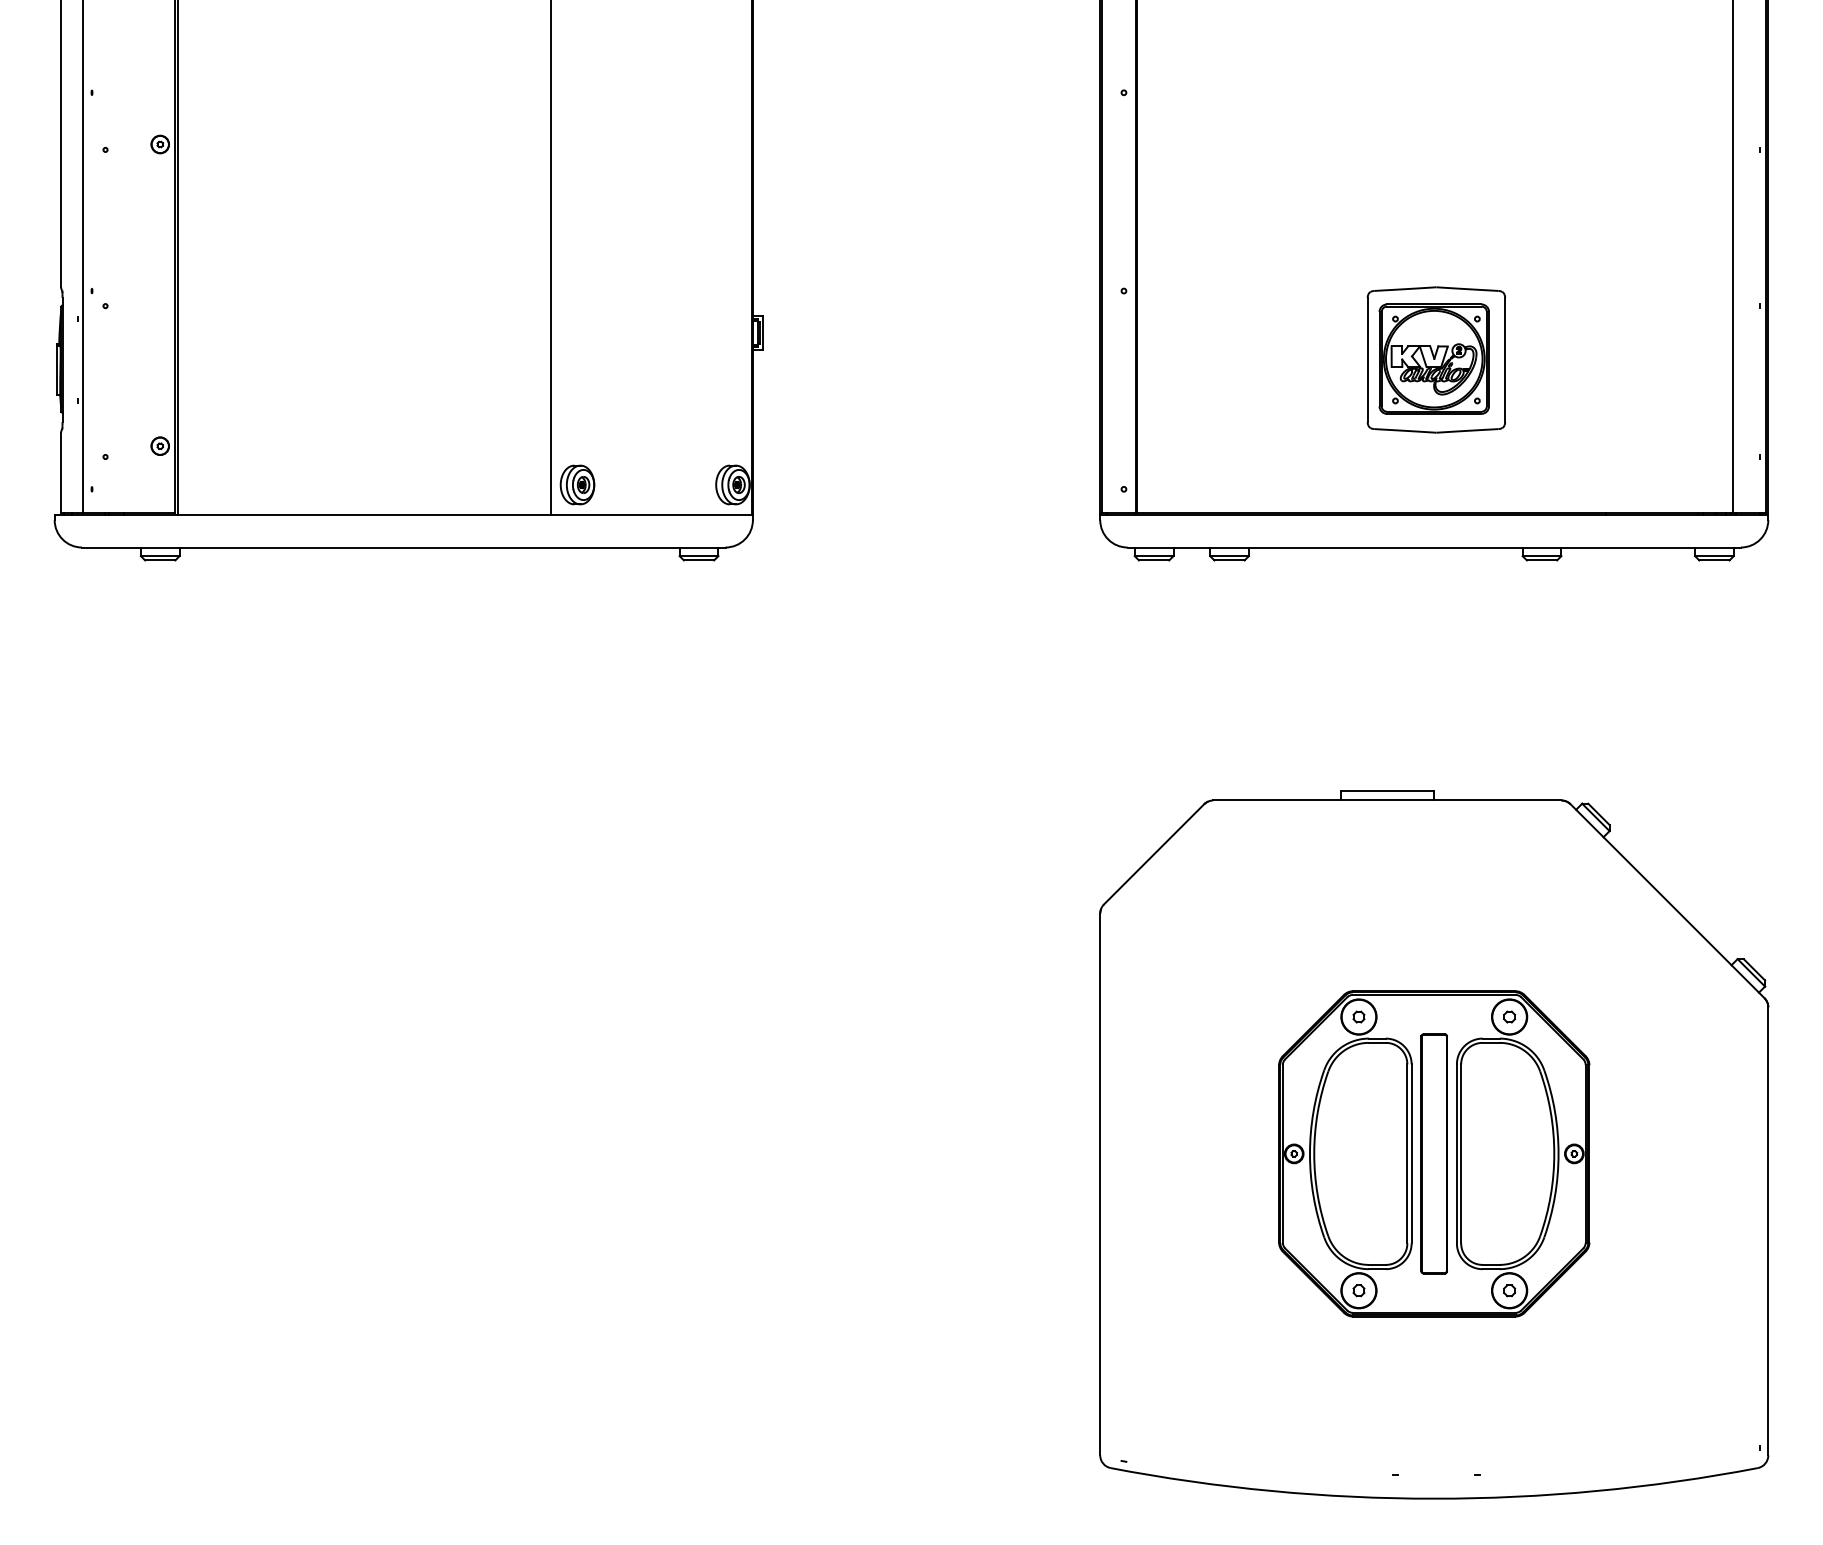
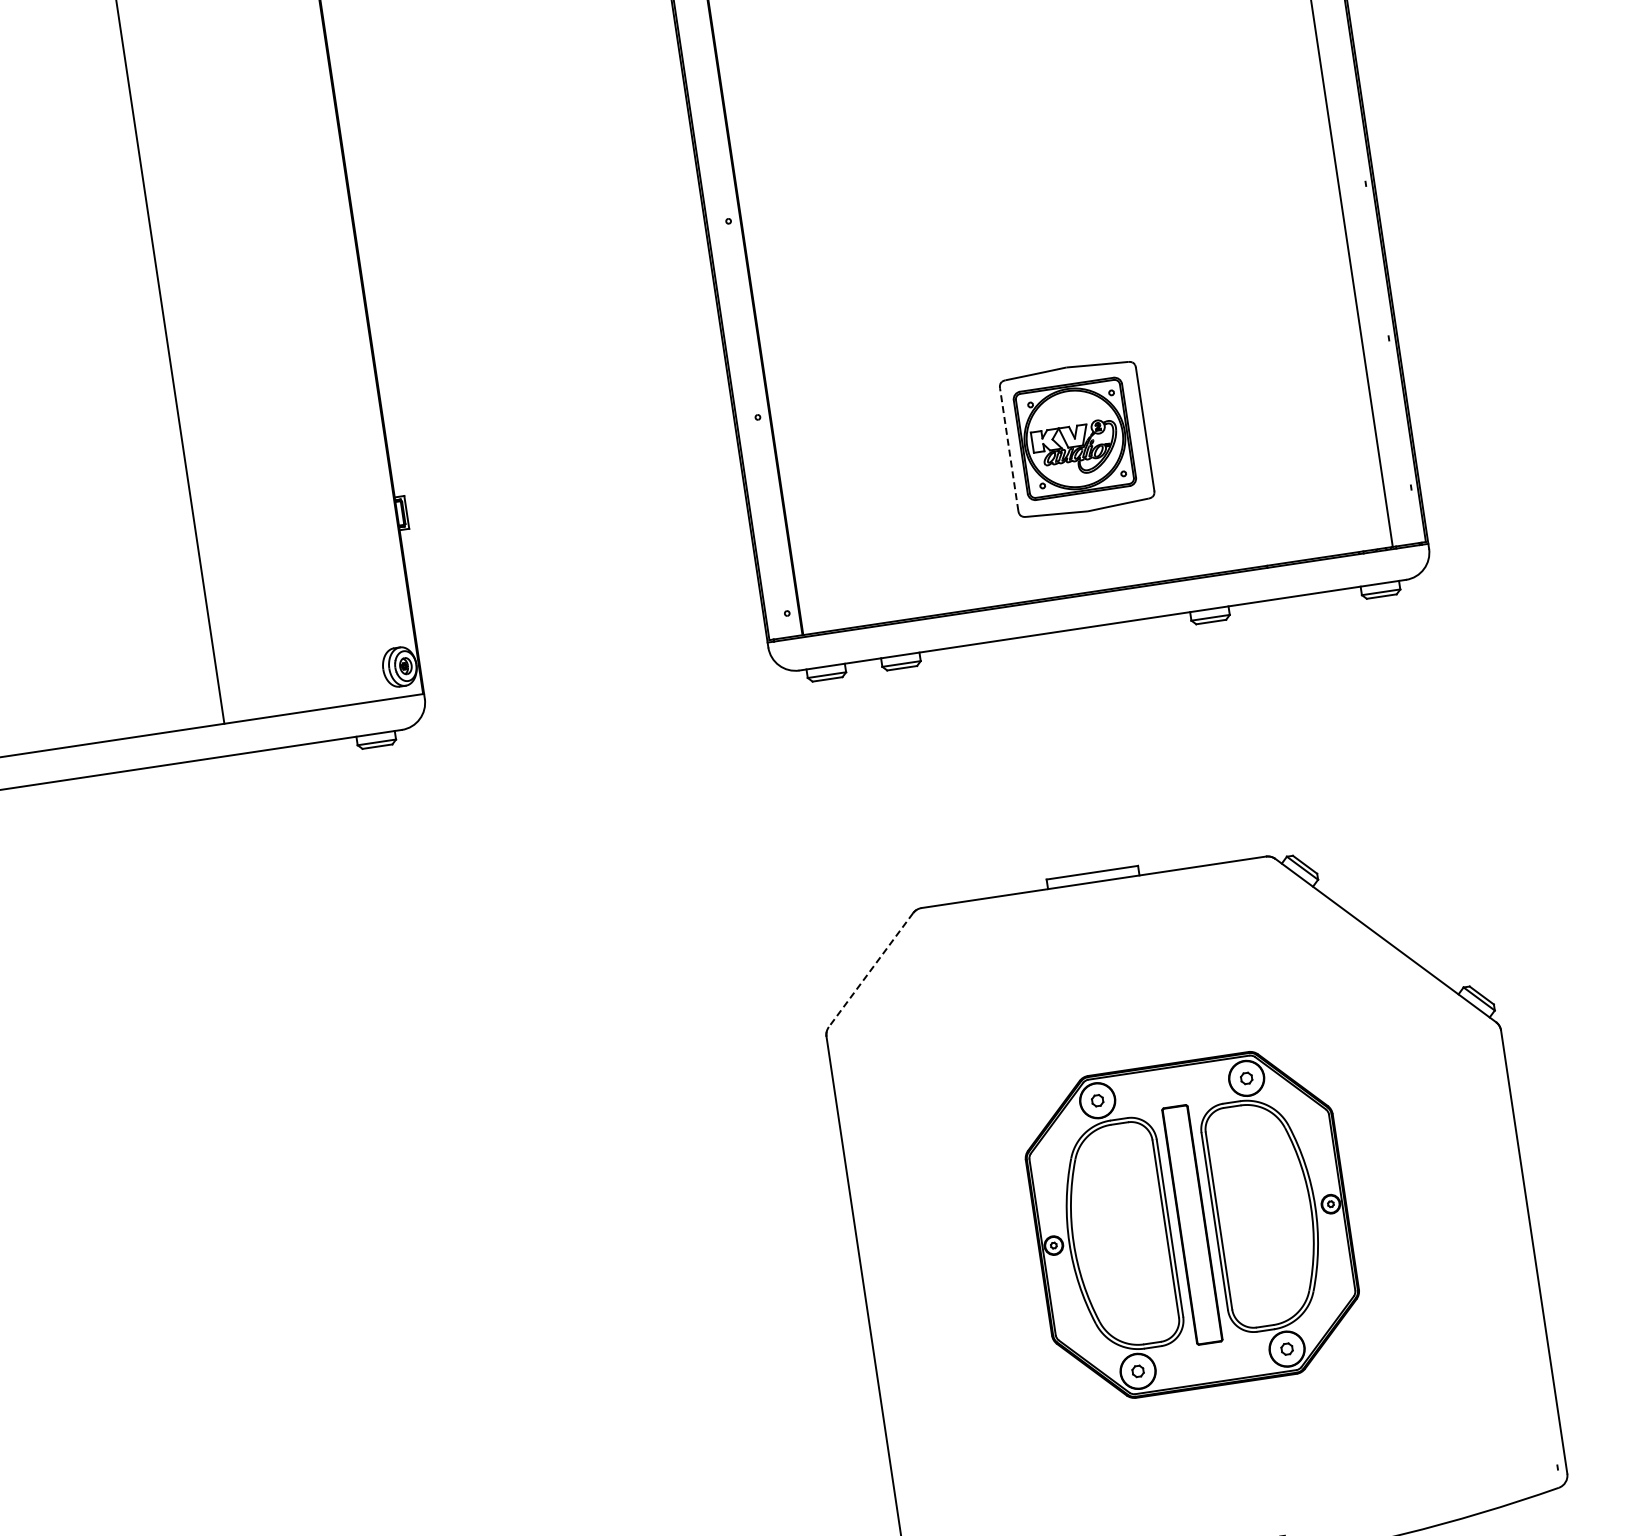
line: (1367, 359) -> (1008, 449), solid -> dashed
part: (577, 484) -> (246, 689), removed
line: (1154, 854) -> (871, 970), solid -> dashed

